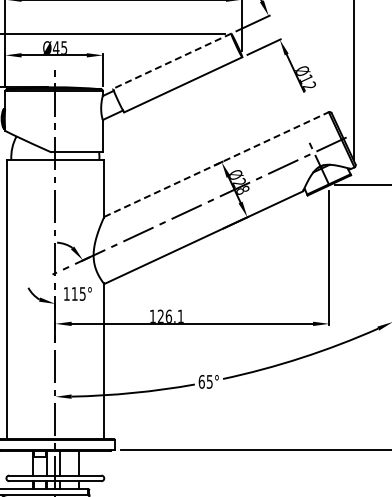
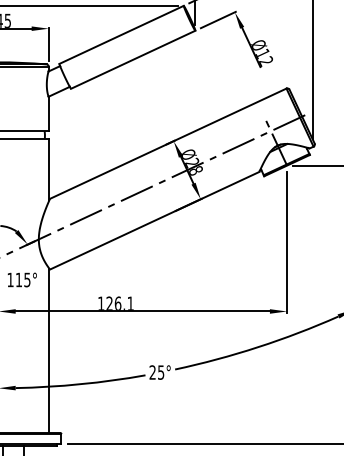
line: (171, 61) -> (120, 35), dashed -> solid
line: (216, 164) -> (168, 143), dashed -> solid
text: (201, 381) -> (152, 372), 65° -> 25°

